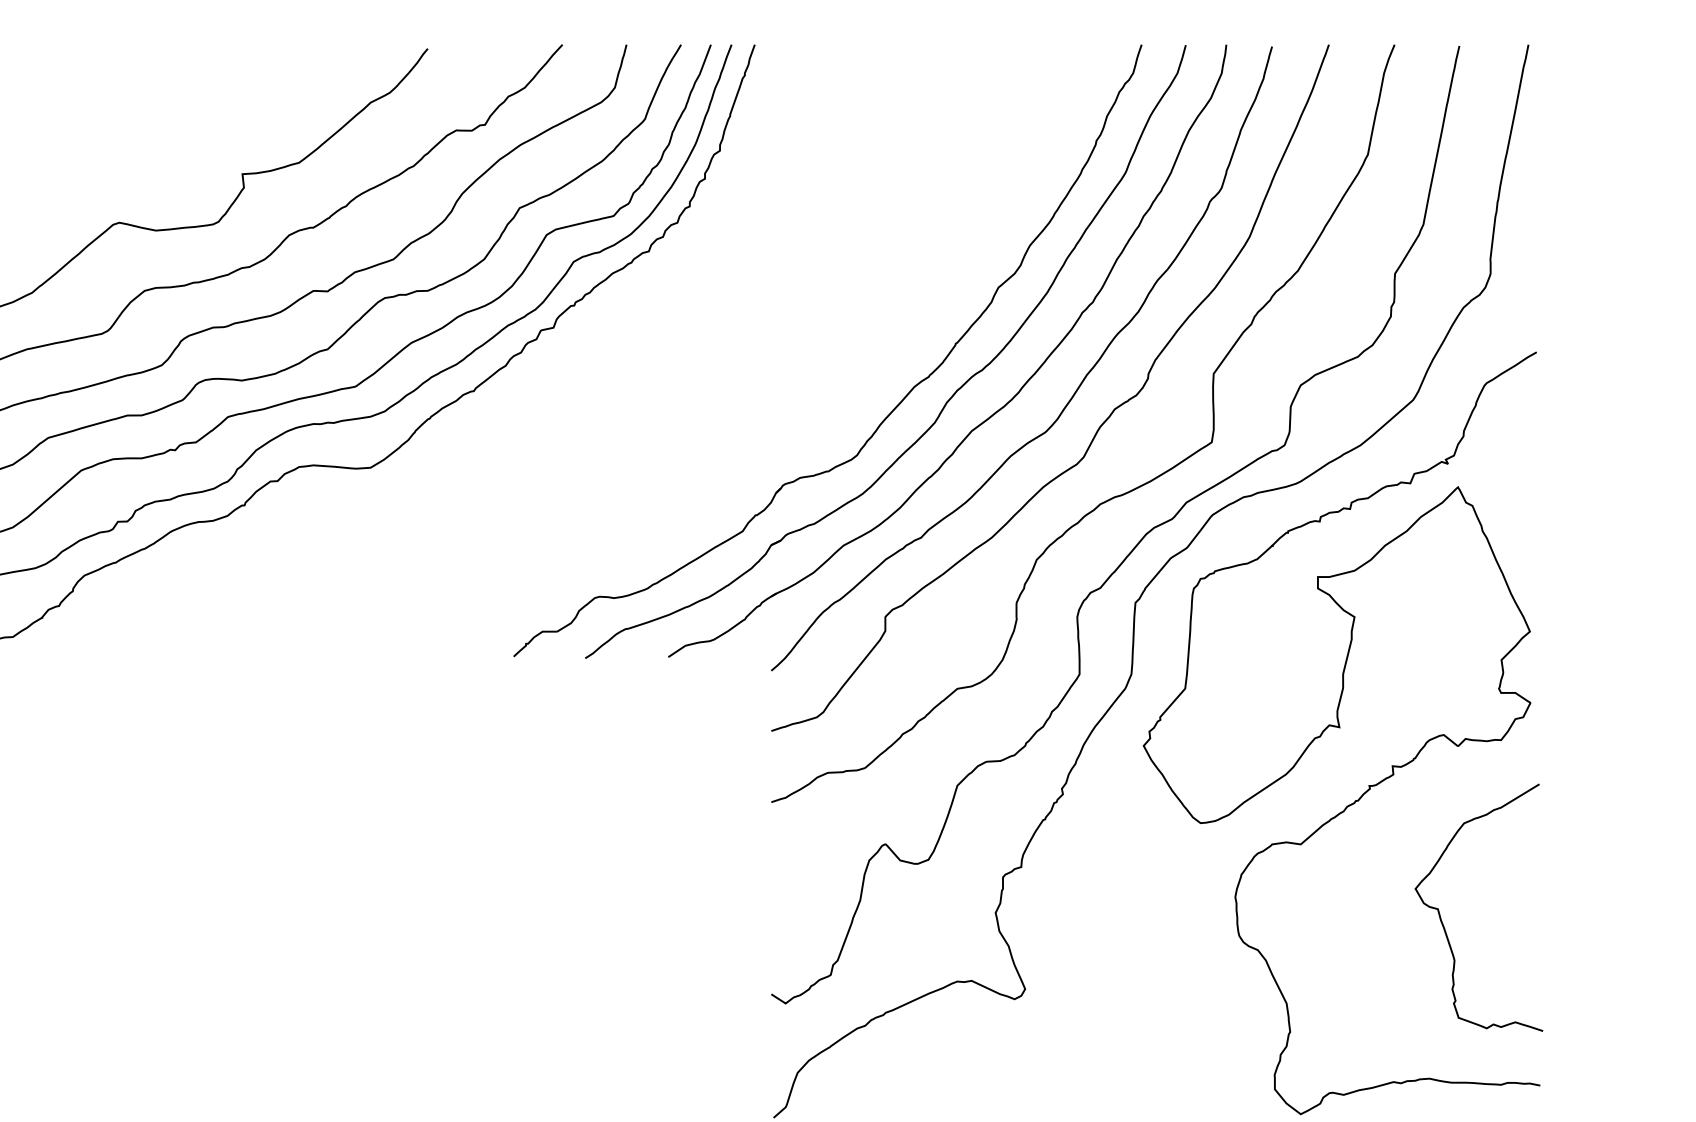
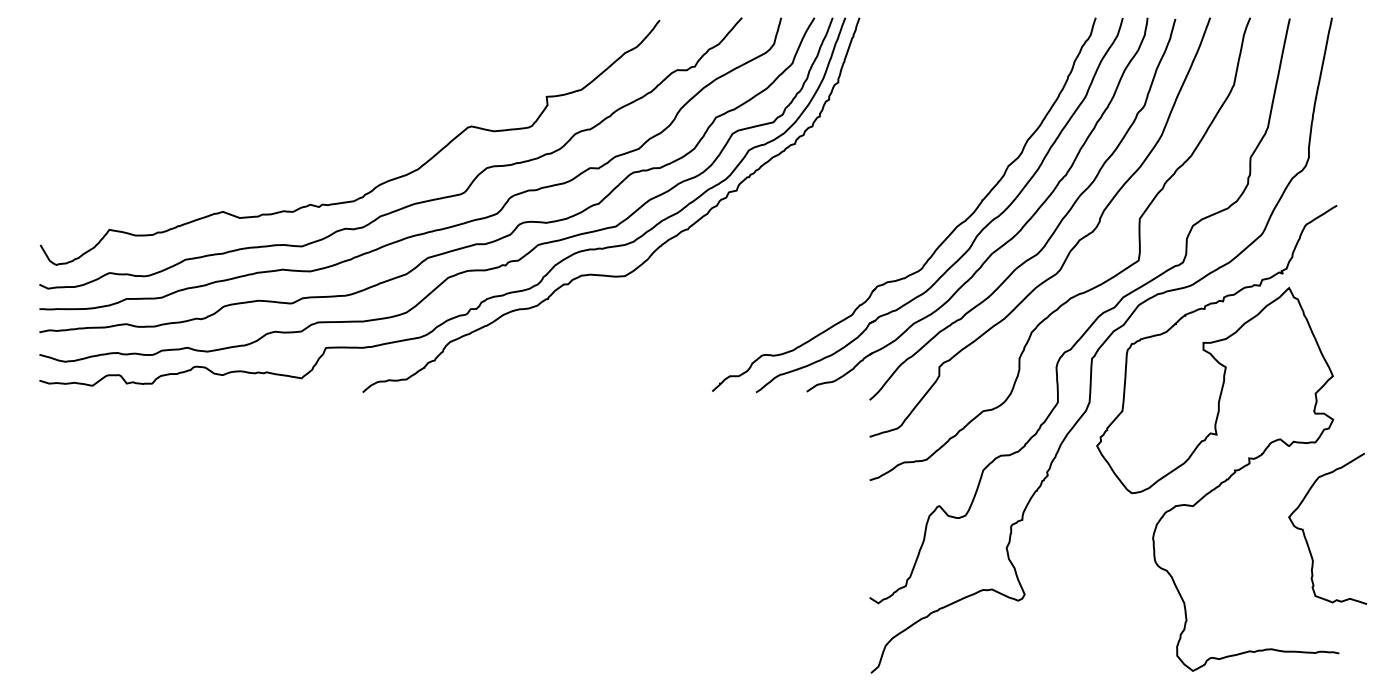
curve: (1442, 918) -> (1305, 535), moved

